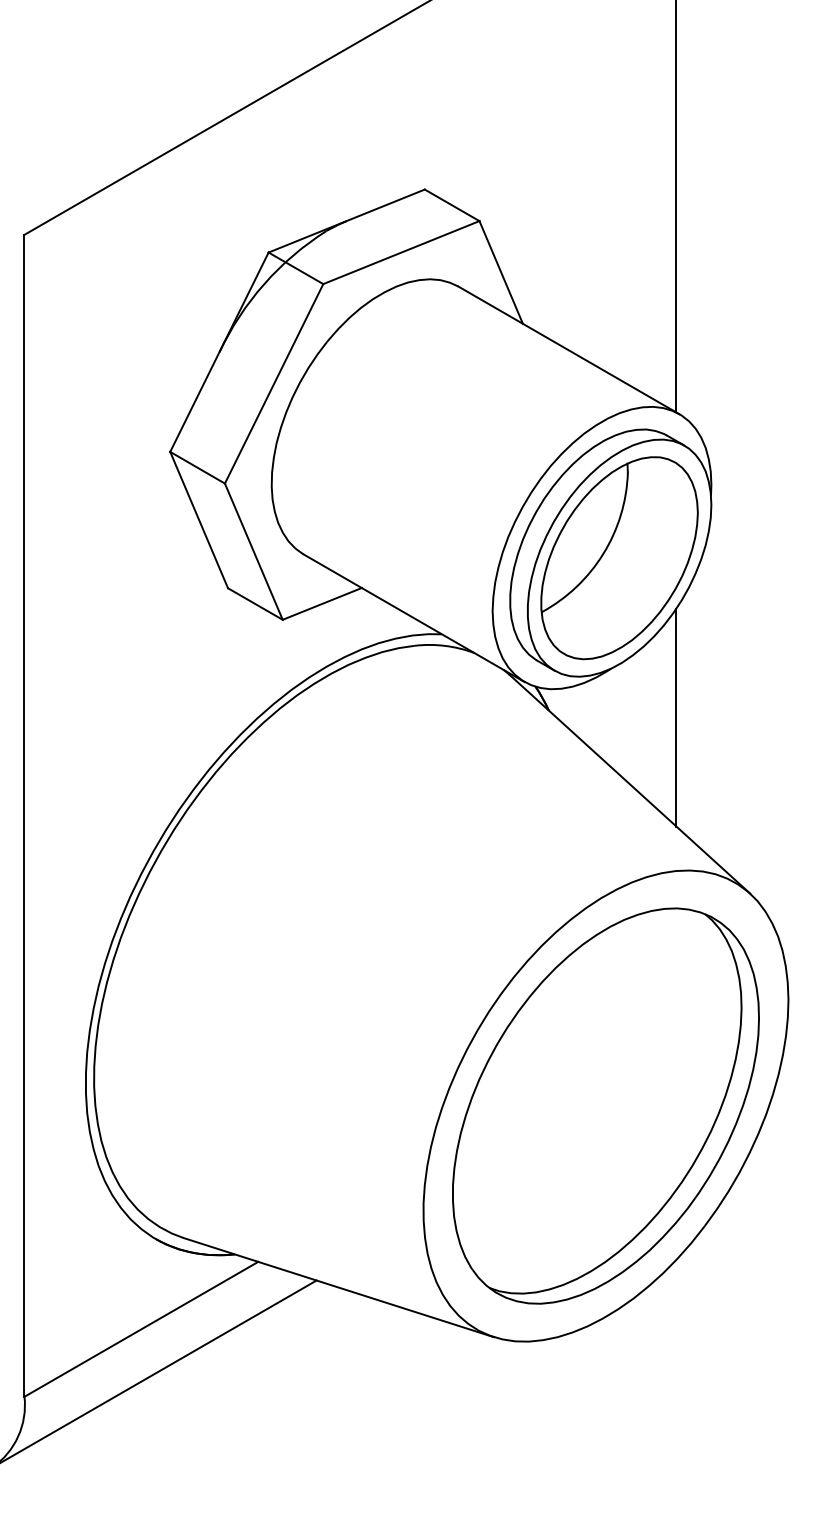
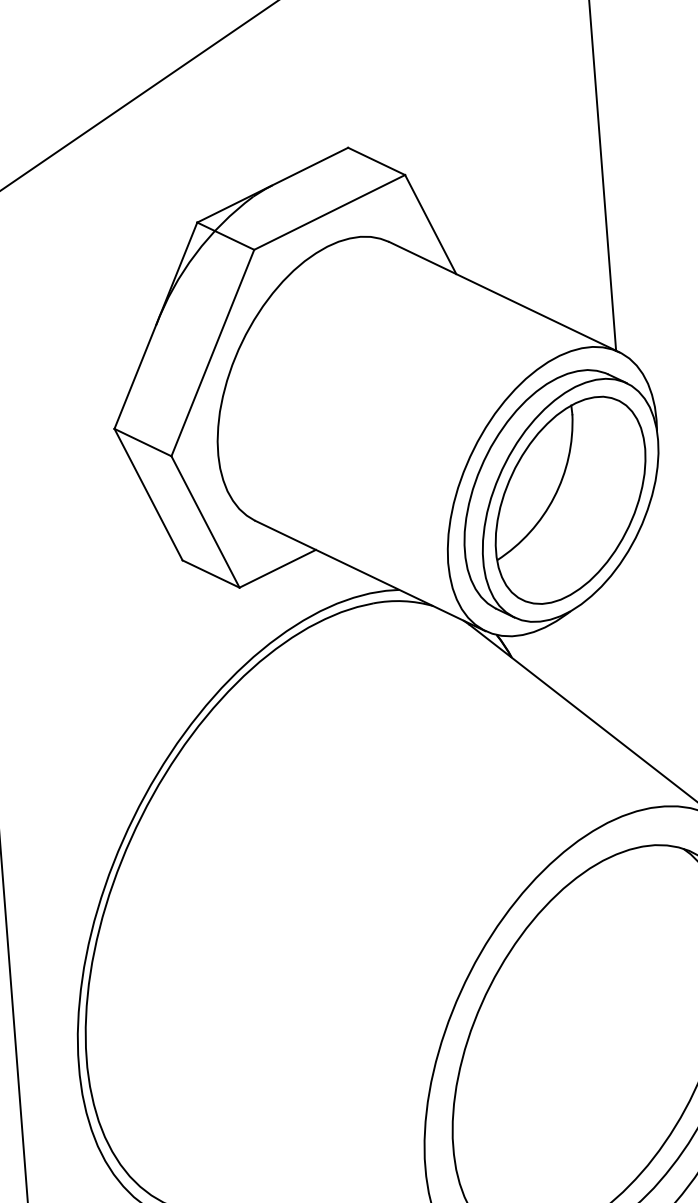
line: (676, 717) -> (639, 654), removed

